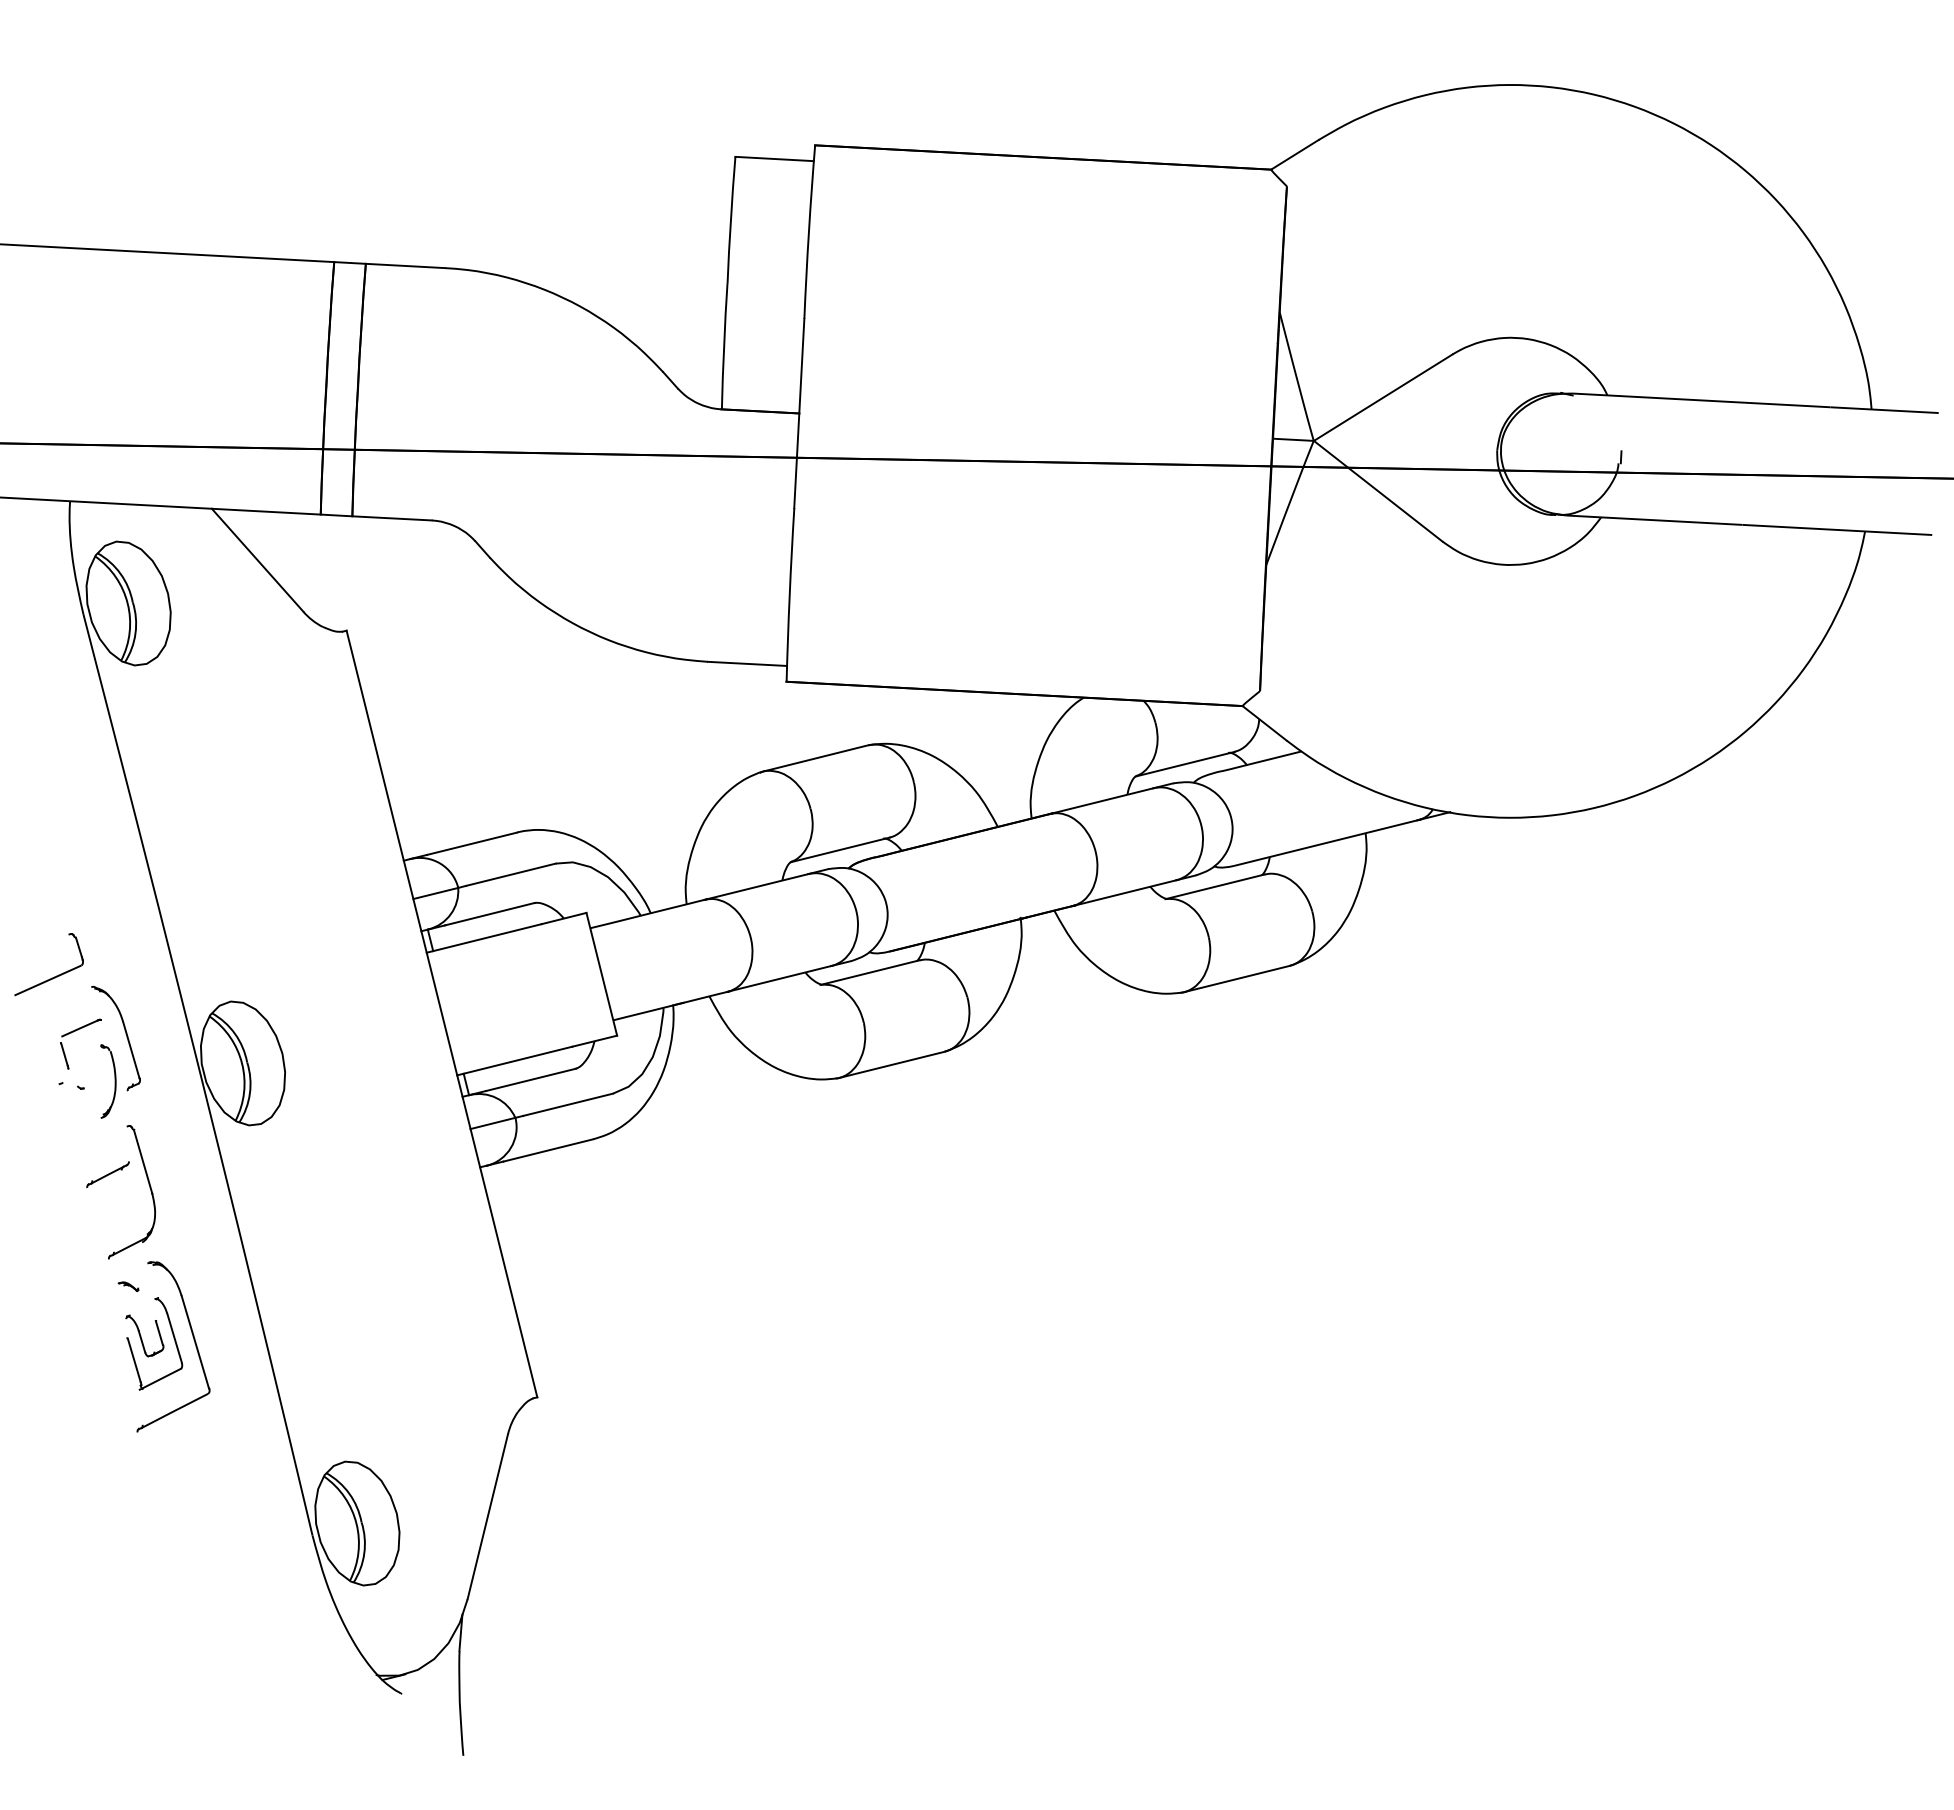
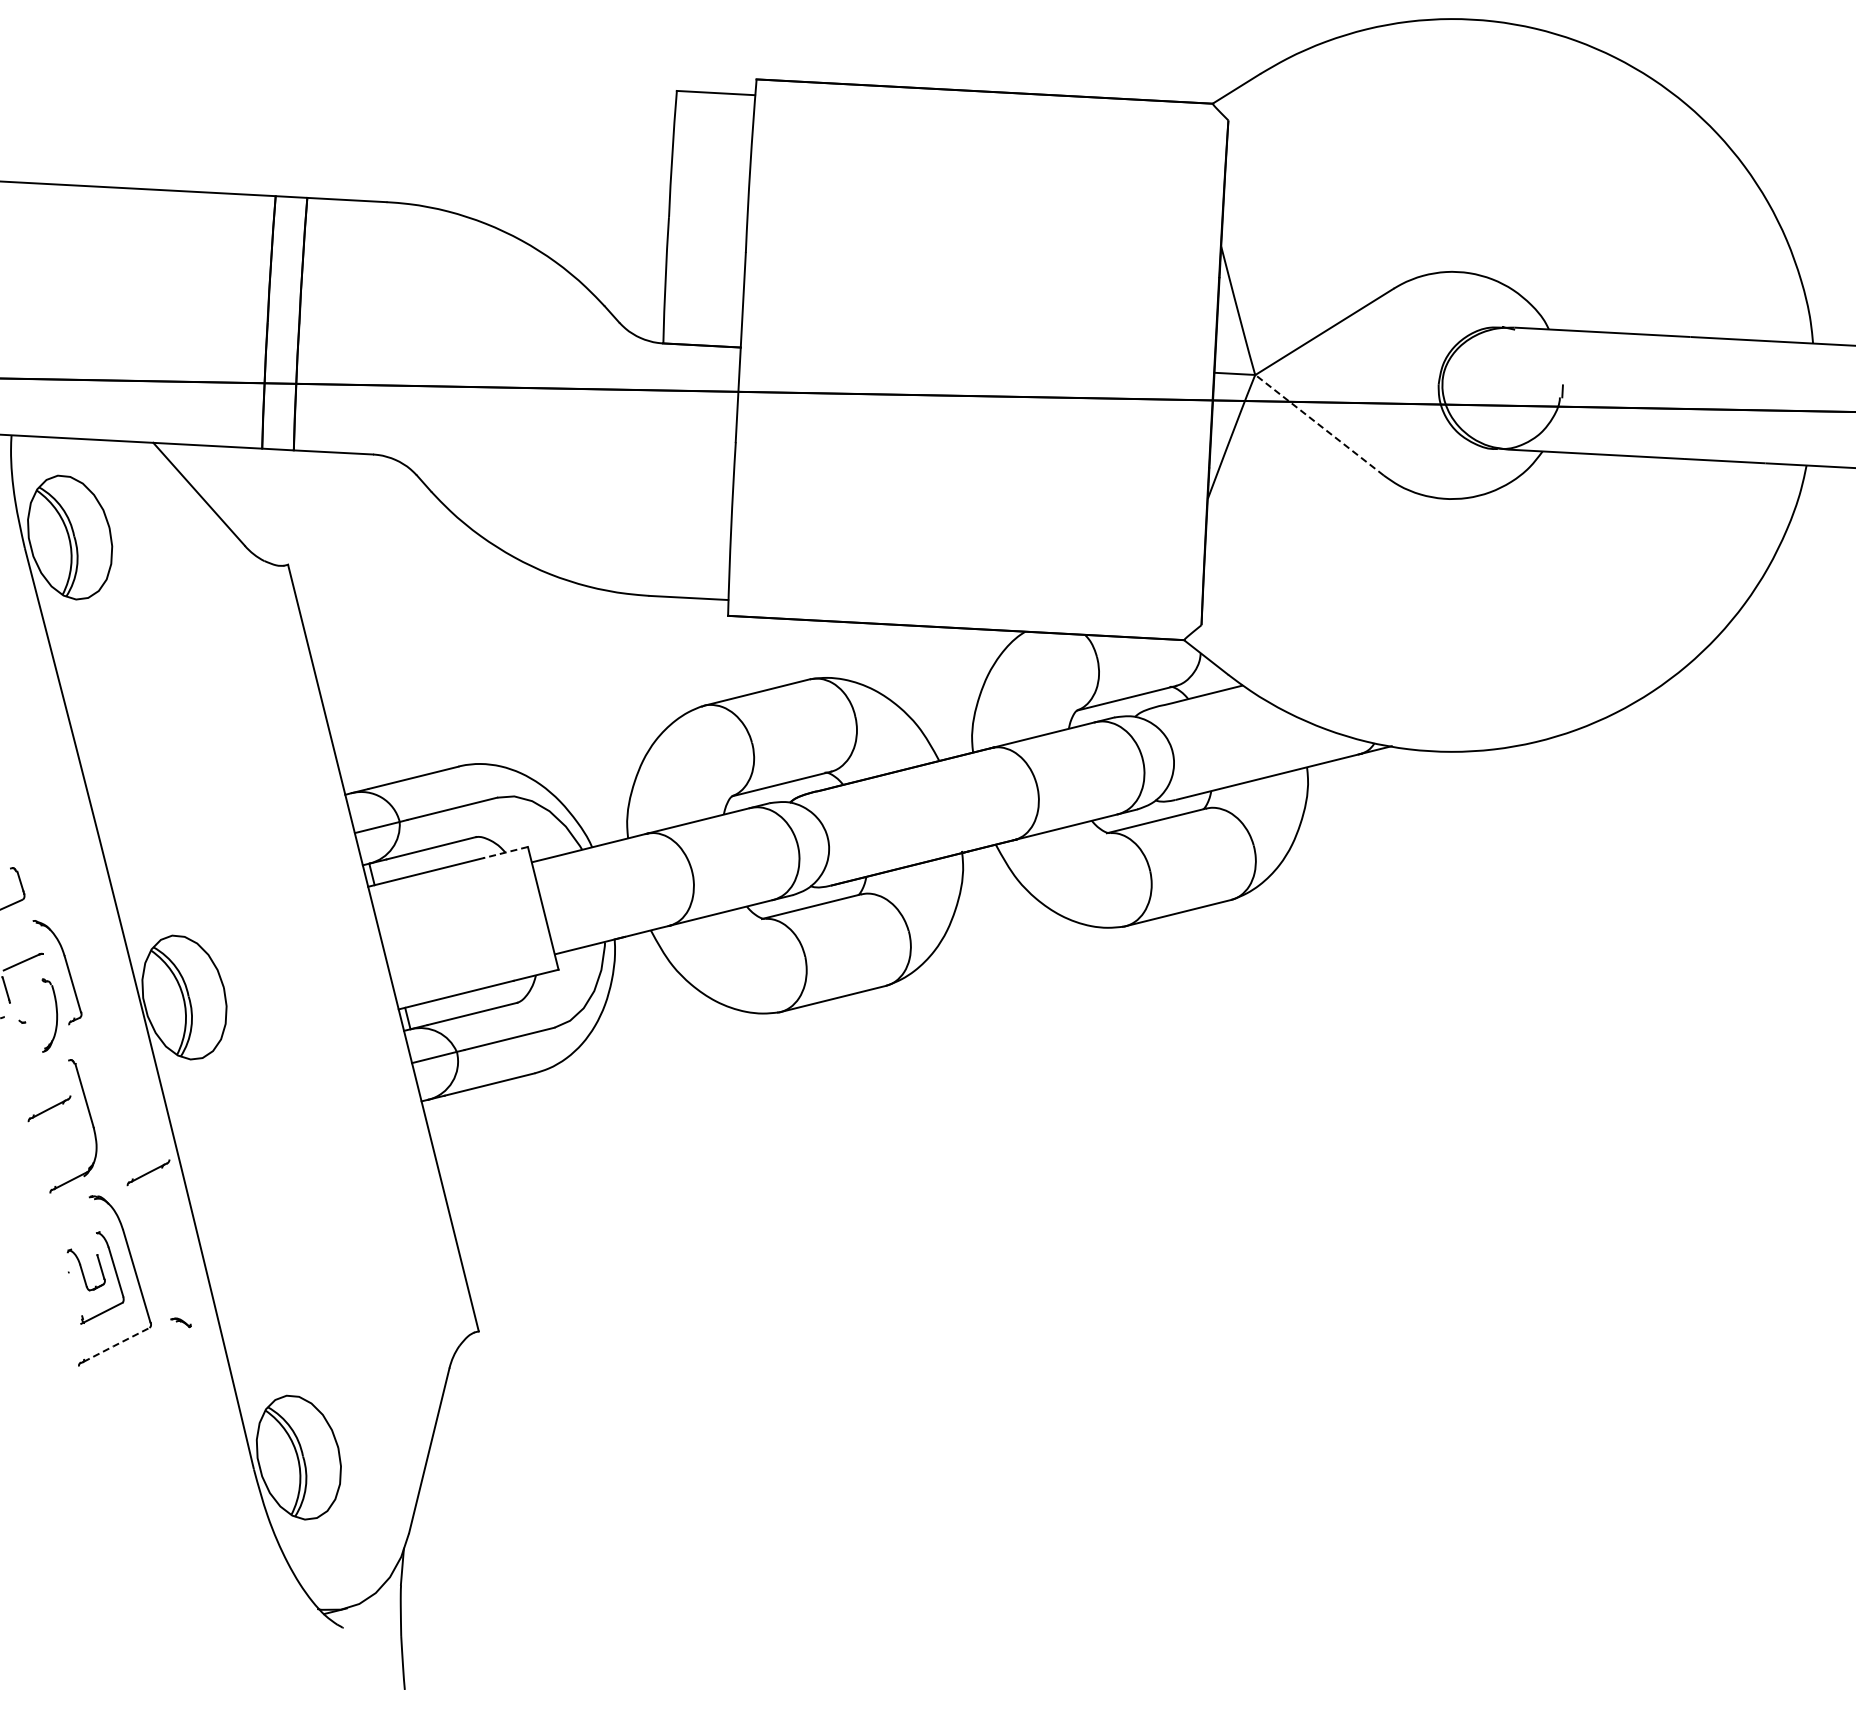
line: (1378, 491) -> (1319, 425), solid -> dashed
line: (563, 918) -> (504, 852), solid -> dashed
part: (206, 1238) -> (147, 1172), added
part: (128, 1286) -> (180, 1322), moved
line: (133, 1360) -> (74, 1294), removed
line: (174, 1411) -> (115, 1345), solid -> dashed

